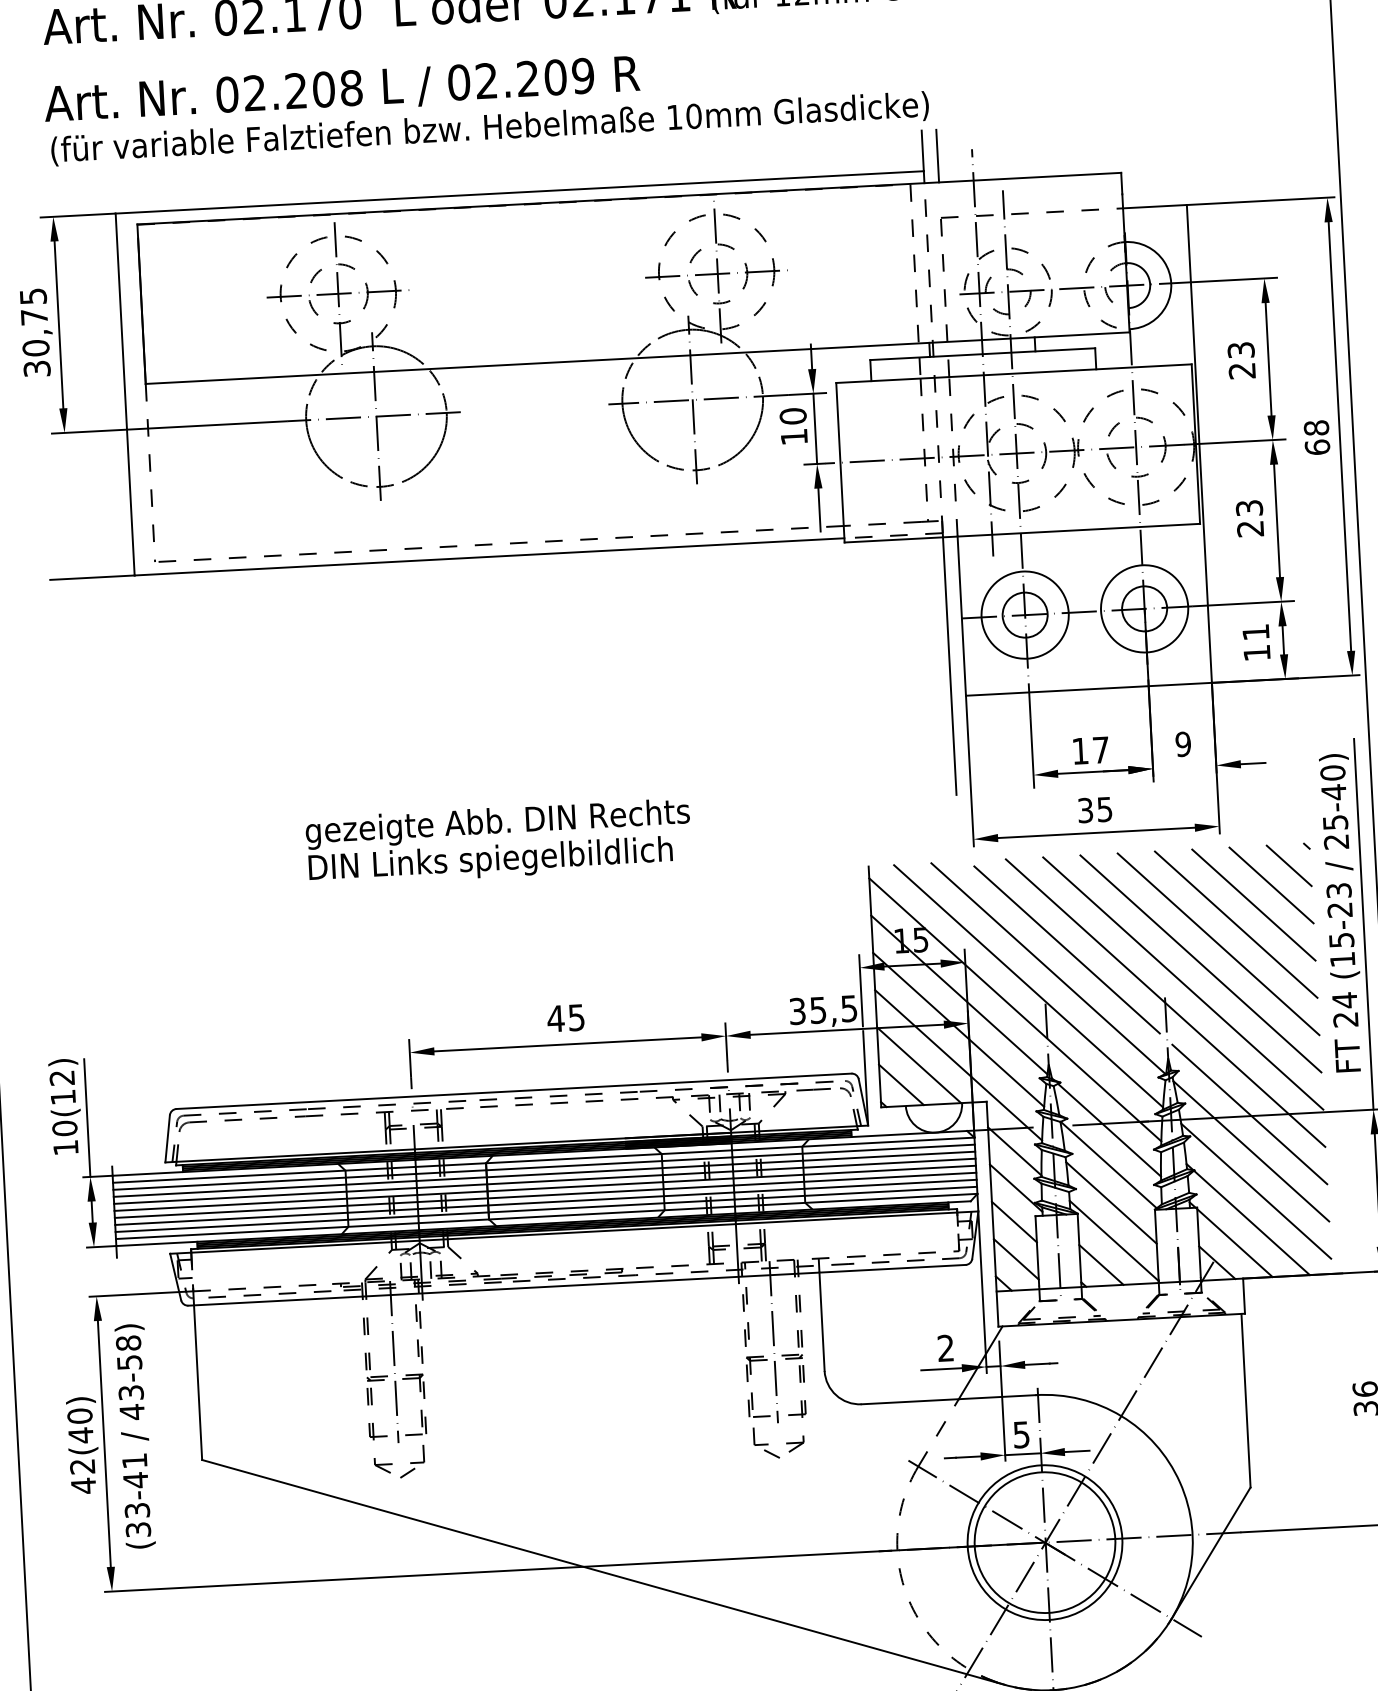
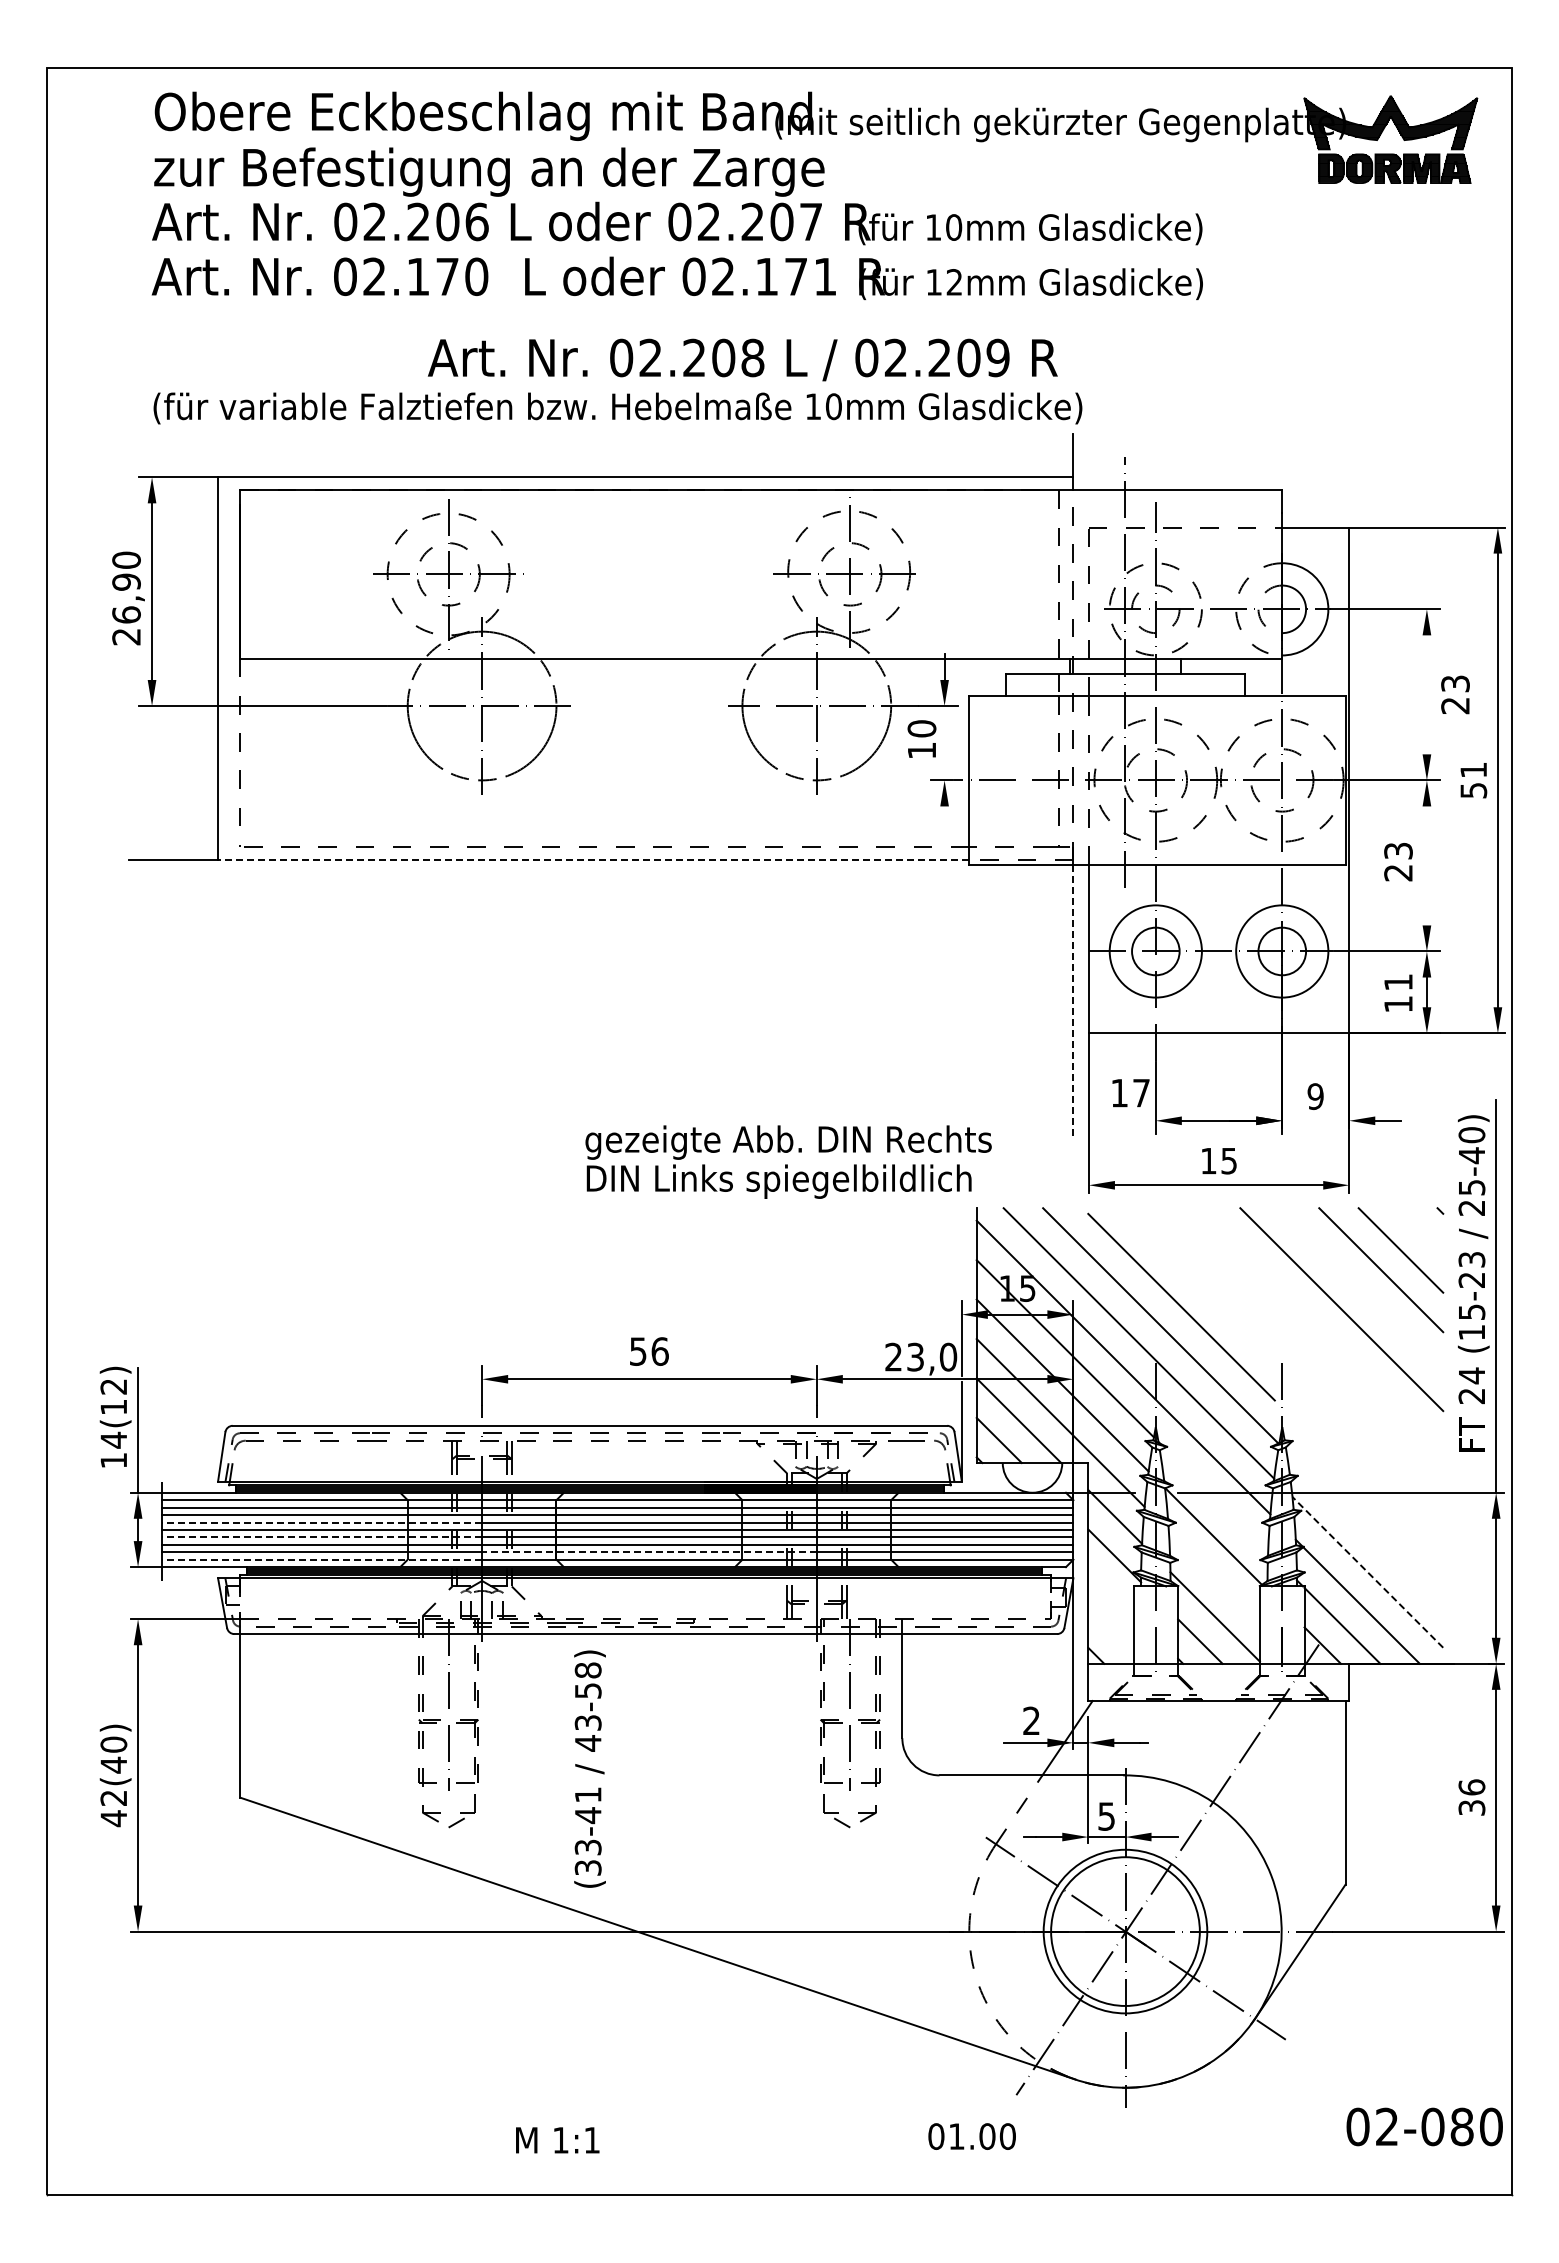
text: (341, 90) -> (742, 359), moved
line: (937, 155) -> (1088, 461), removed
text: (35, 332) -> (126, 598), 30,75 -> 26,90
line: (1268, 358) -> (1426, 694), removed
text: (1241, 360) -> (1455, 694), moved
line: (815, 429) -> (944, 743), removed
text: (1316, 437) -> (1473, 780), 68 -> 51
line: (819, 509) -> (944, 828), removed
line: (1276, 520) -> (1426, 865), removed
line: (489, 557) -> (593, 860), solid -> dashed
line: (949, 666) -> (1073, 1001), solid -> dashed
text: (1090, 750) -> (1130, 1093), moved
text: (1085, 810) -> (1208, 1160), 35 -> 15
text: (498, 841) -> (788, 1161), moved
line: (1289, 865) -> (1420, 1230), removed
line: (1236, 924) -> (1361, 1289), removed
line: (1200, 964) -> (1321, 1329), removed
line: (1183, 982) -> (1302, 1348), removed
line: (1165, 1002) -> (1282, 1368), removed
text: (823, 1009) -> (921, 1356), 35,5 -> 23,0
text: (565, 1018) -> (648, 1351), 45 -> 56
line: (1249, 1114) -> (1365, 1490), removed
text: (64, 1127) -> (113, 1439), 10(12) -> 14(12)
line: (1109, 1129) -> (1216, 1499), removed
line: (1250, 1150) -> (1364, 1529), removed
line: (1255, 1191) -> (1367, 1572), solid -> dashed
line: (265, 1195) -> (321, 1522), solid -> dashed
line: (1110, 1202) -> (1213, 1576), removed
line: (575, 1208) -> (648, 1552), solid -> dashed
line: (265, 1210) -> (321, 1537), solid -> dashed
line: (1014, 1222) -> (1110, 1591), removed
line: (266, 1230) -> (321, 1559), solid -> dashed
line: (1015, 1258) -> (1110, 1630), removed
text: (134, 1435) -> (589, 1768), moved

